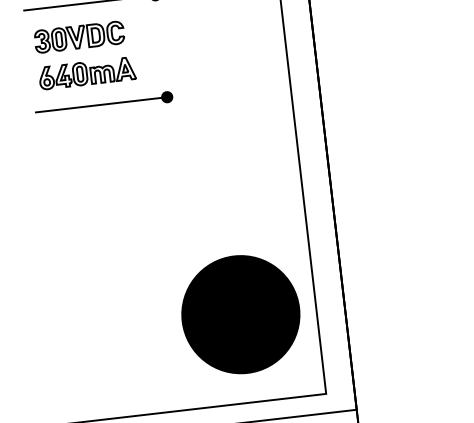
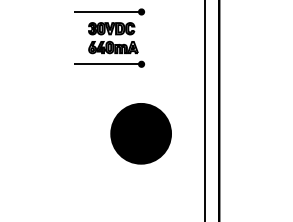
part: (85, 55) -> (113, 38), moved
part: (239, 314) -> (140, 133), moved

